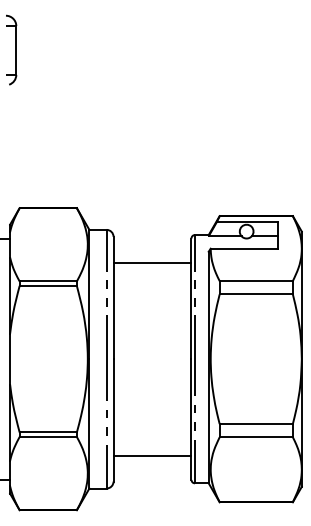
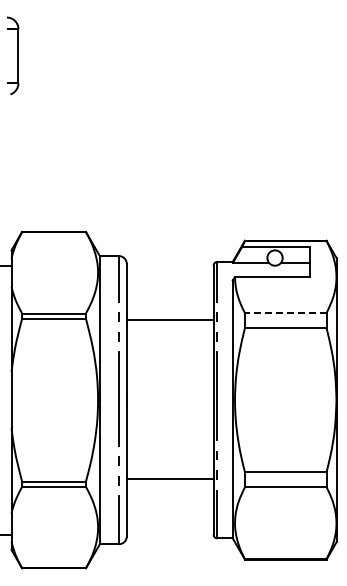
line: (151, 262) -> (169, 319), moved
line: (256, 281) -> (285, 313), solid -> dashed
line: (151, 455) -> (169, 478), moved

